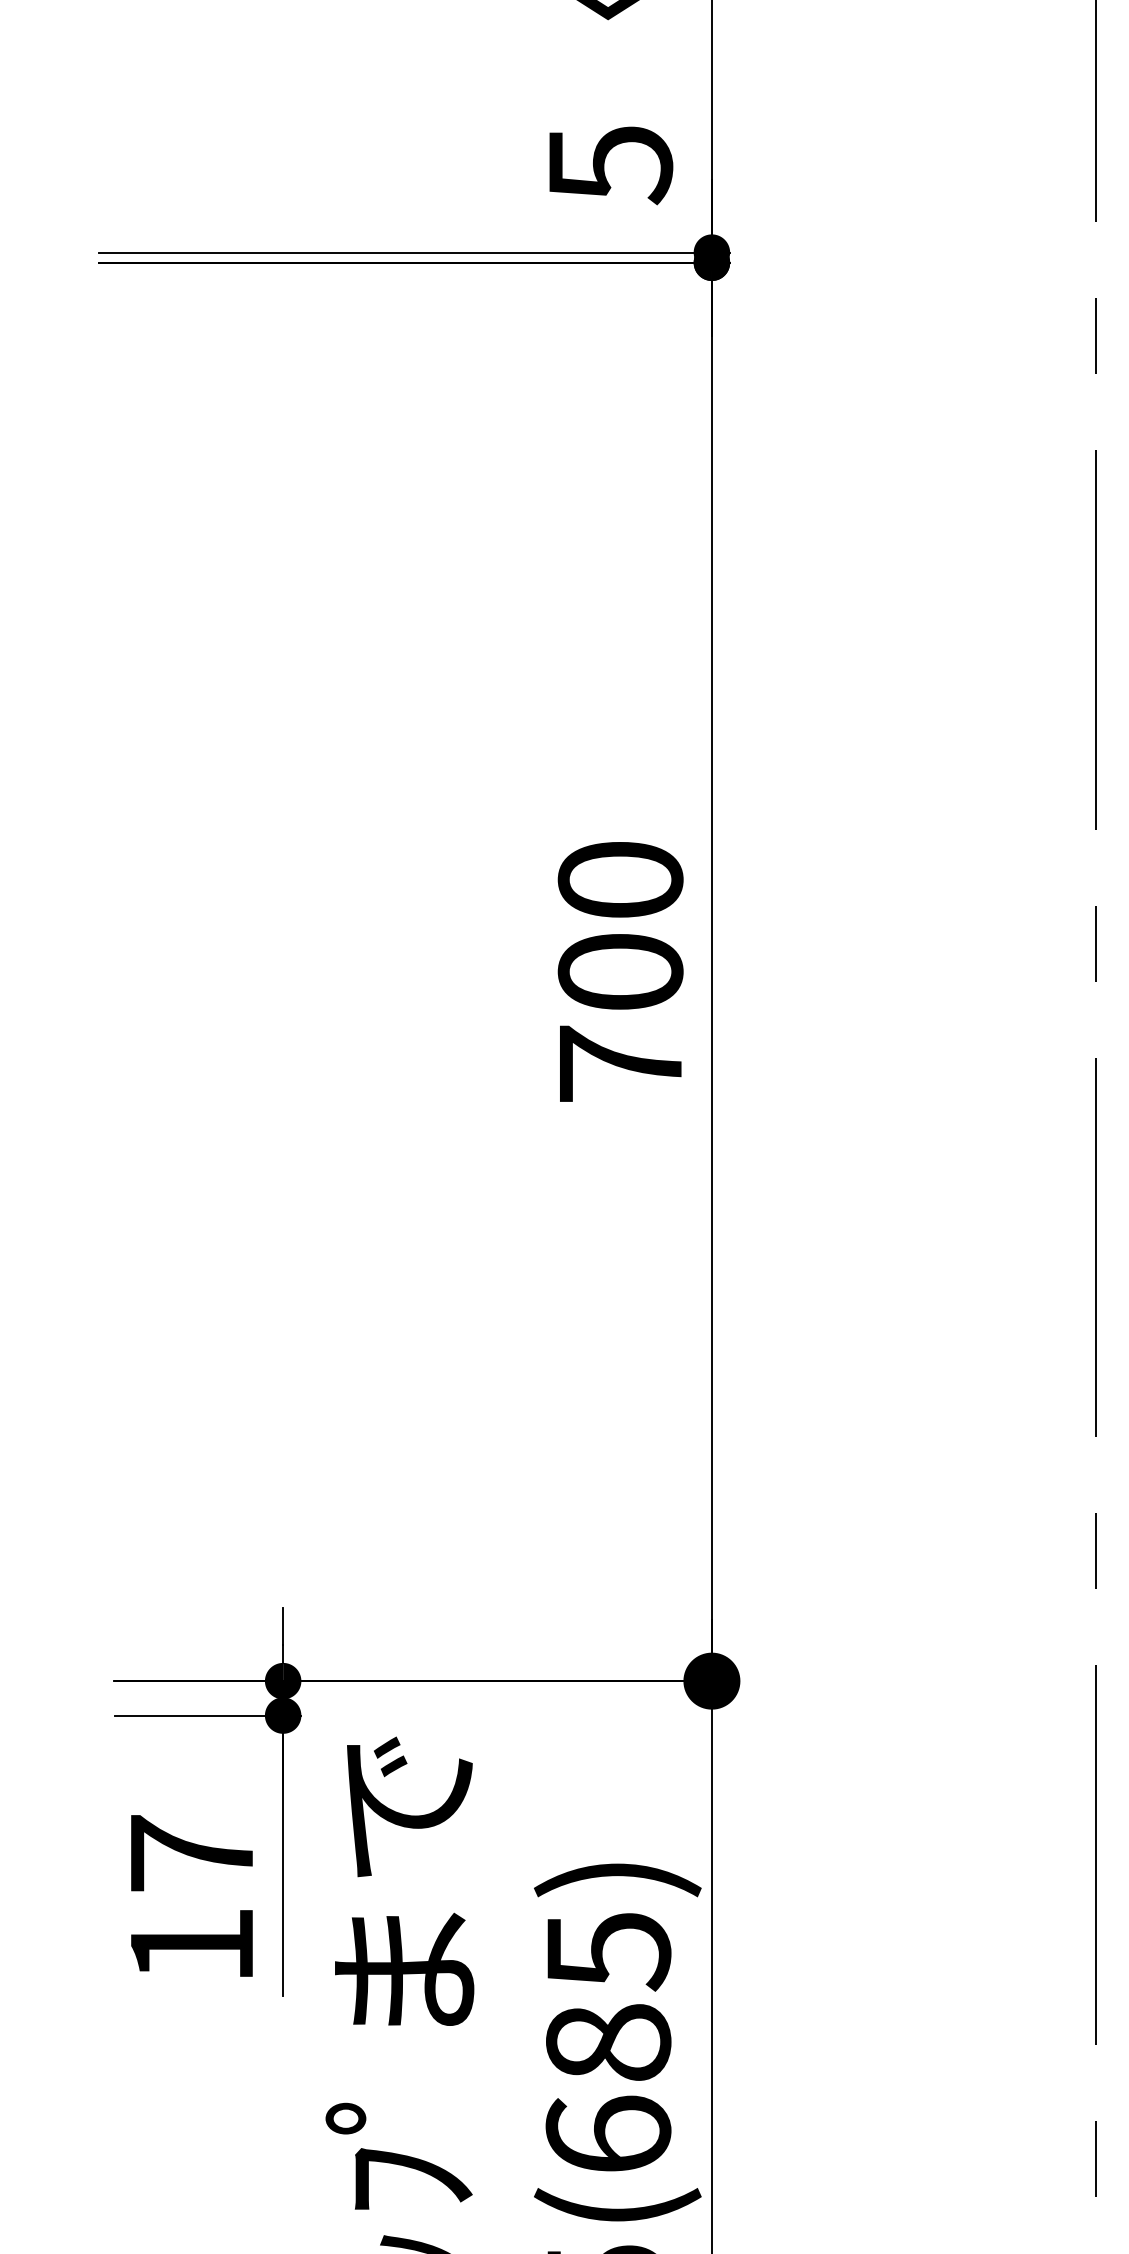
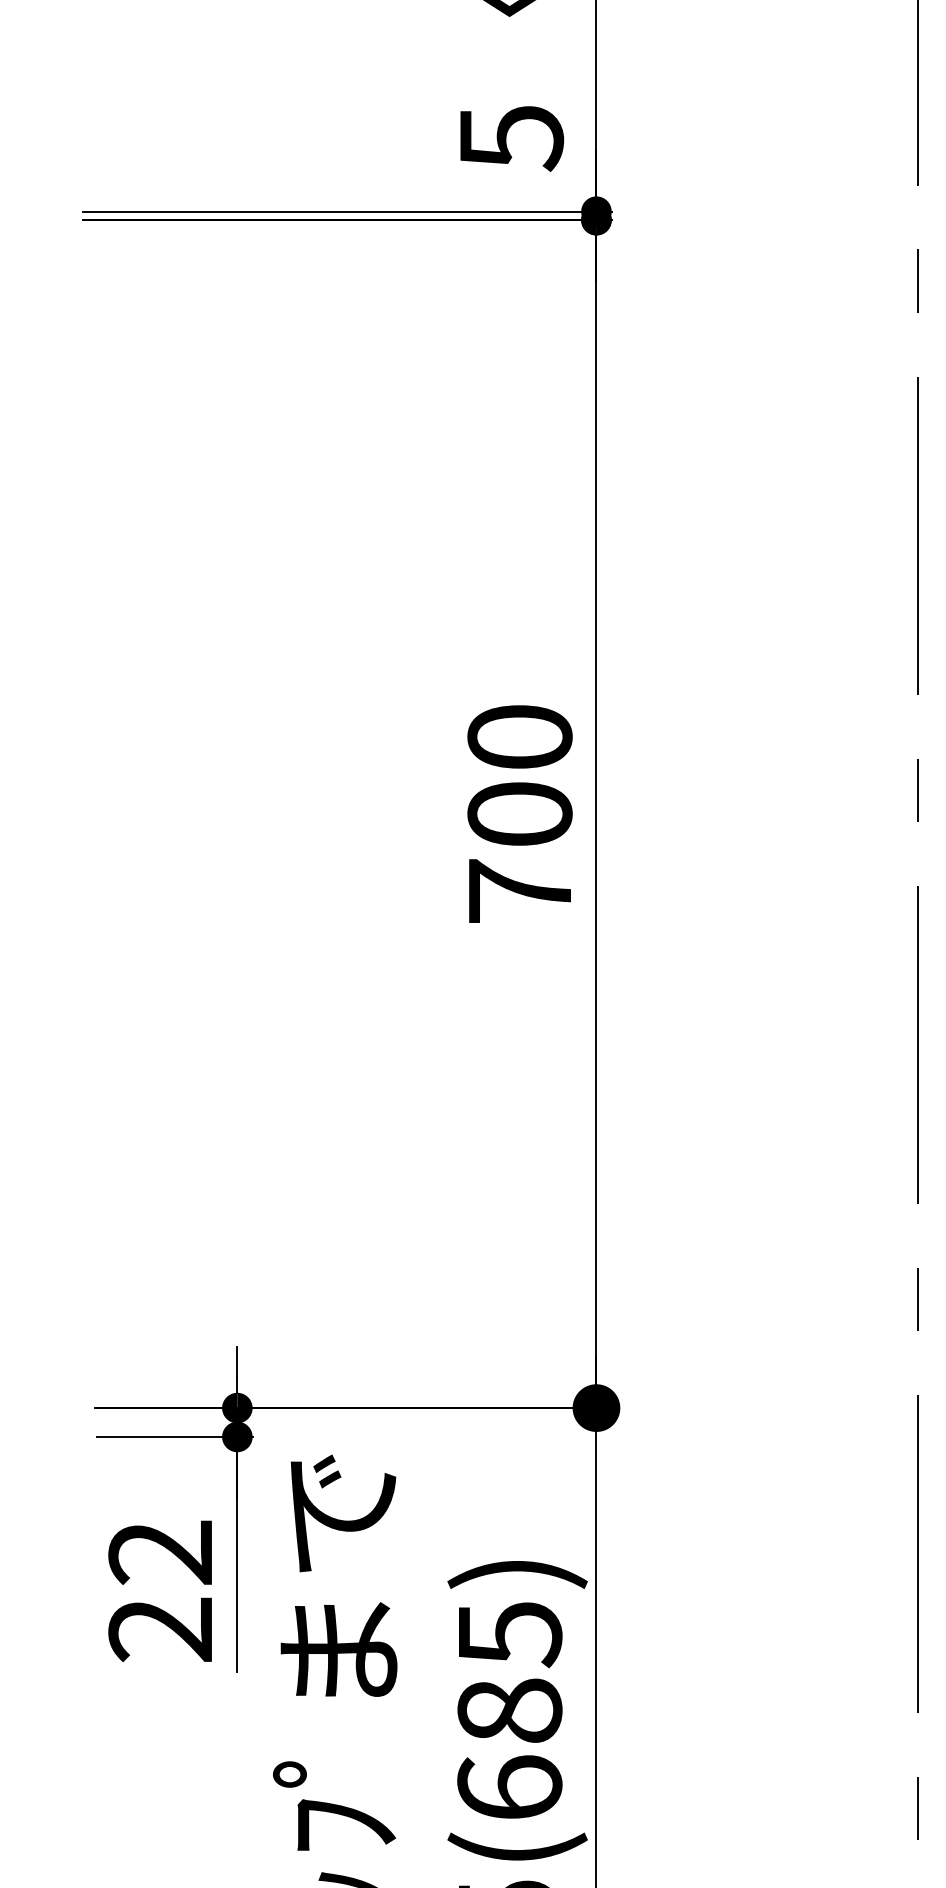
text: (190, 1900) -> (159, 1591), 17 -> 22

